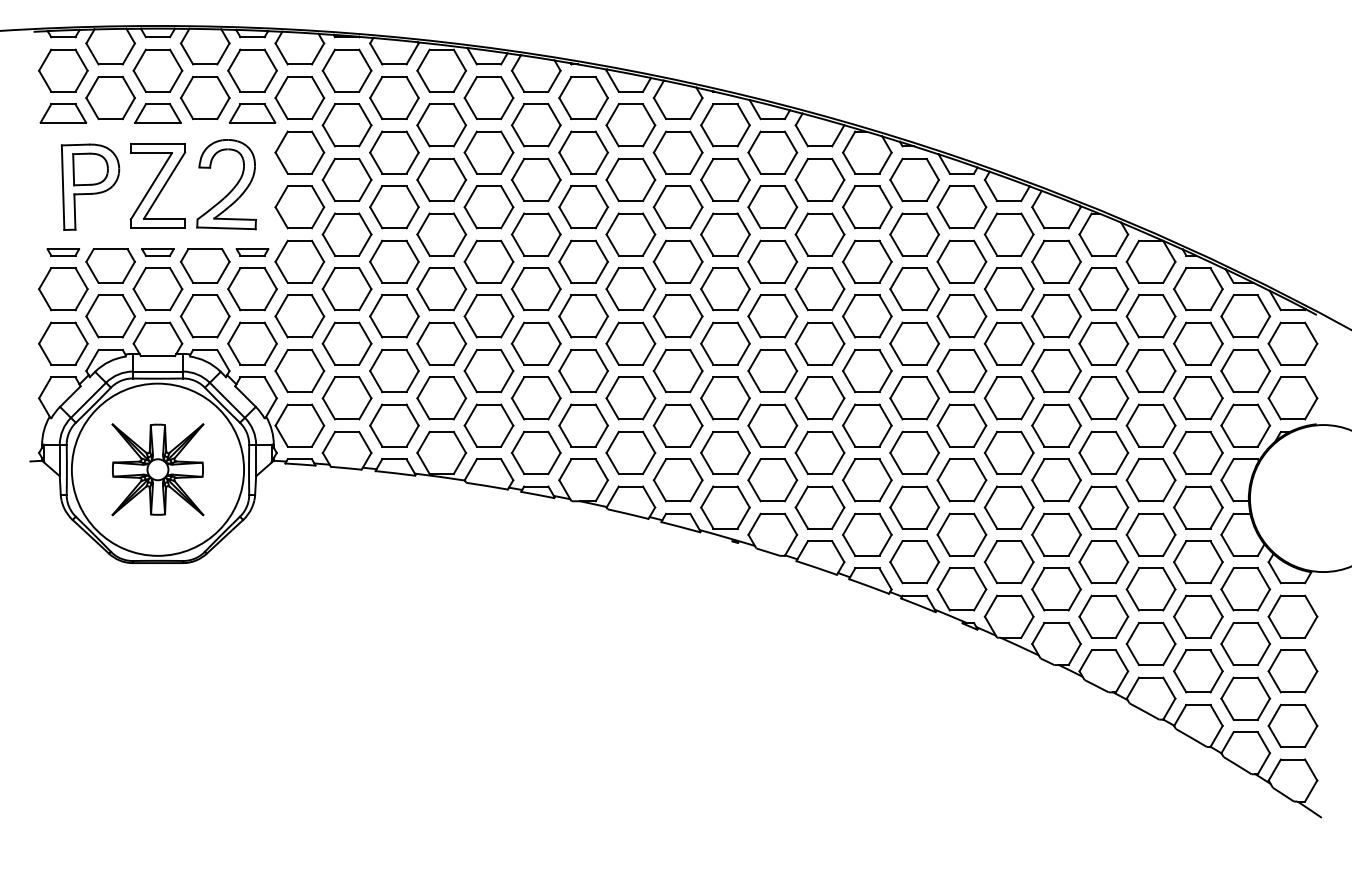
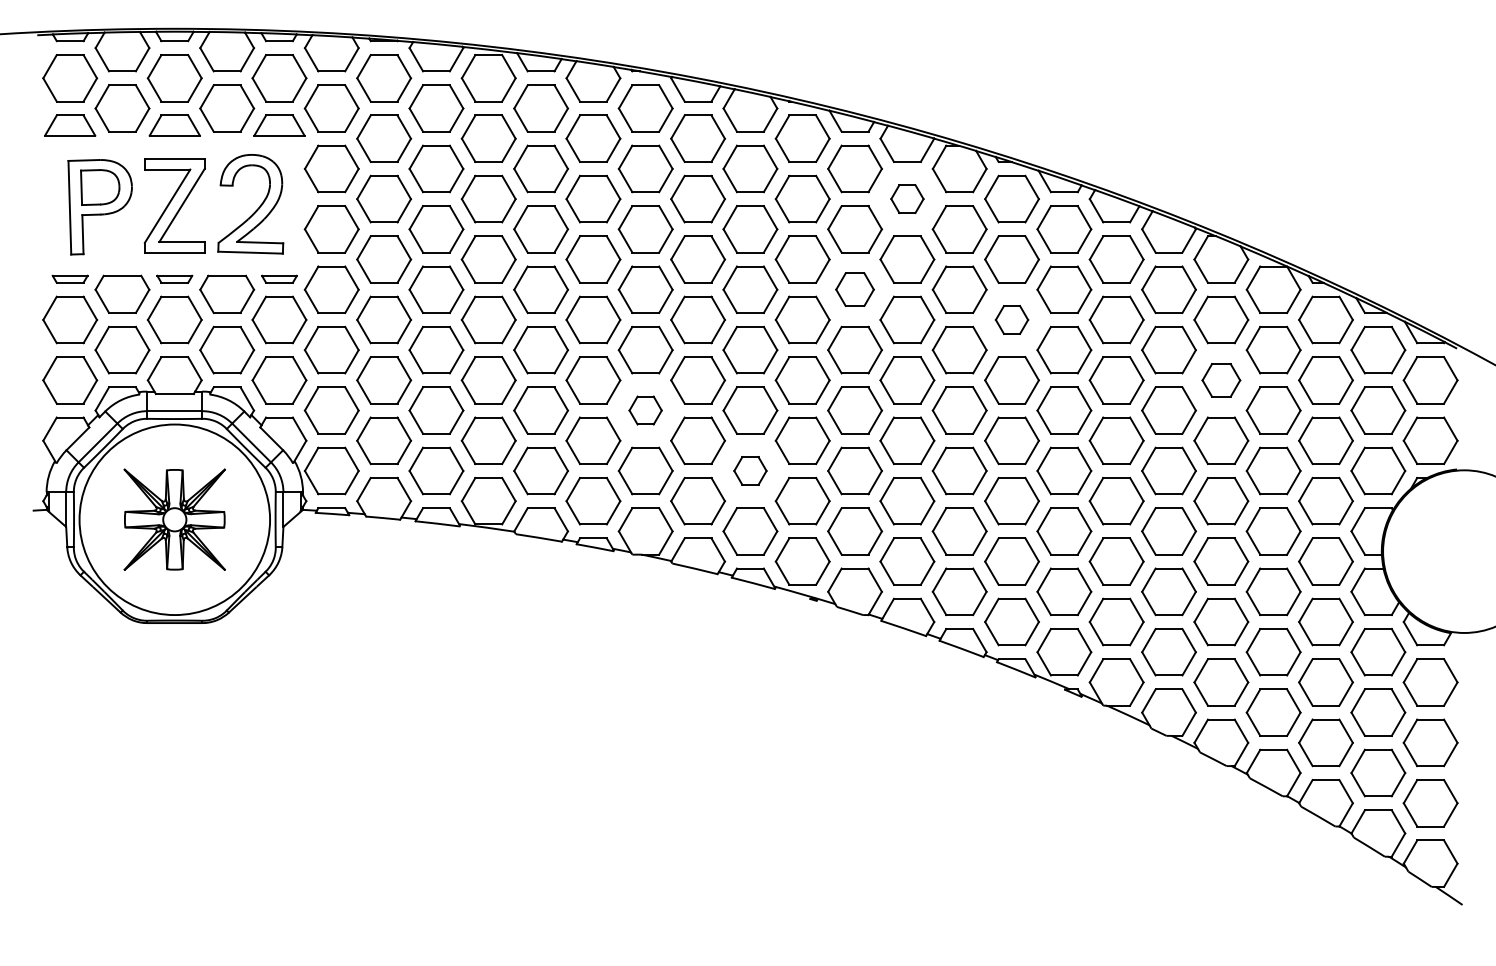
part: (820, 179) -> (907, 198), size x0.6
part: (772, 261) -> (854, 289), size x0.7
part: (914, 288) -> (1011, 319), size x0.6
part: (1103, 343) -> (1221, 380), size x0.7
part: (583, 370) -> (645, 410), size x0.6
part: (678, 425) -> (750, 470), size x0.6

